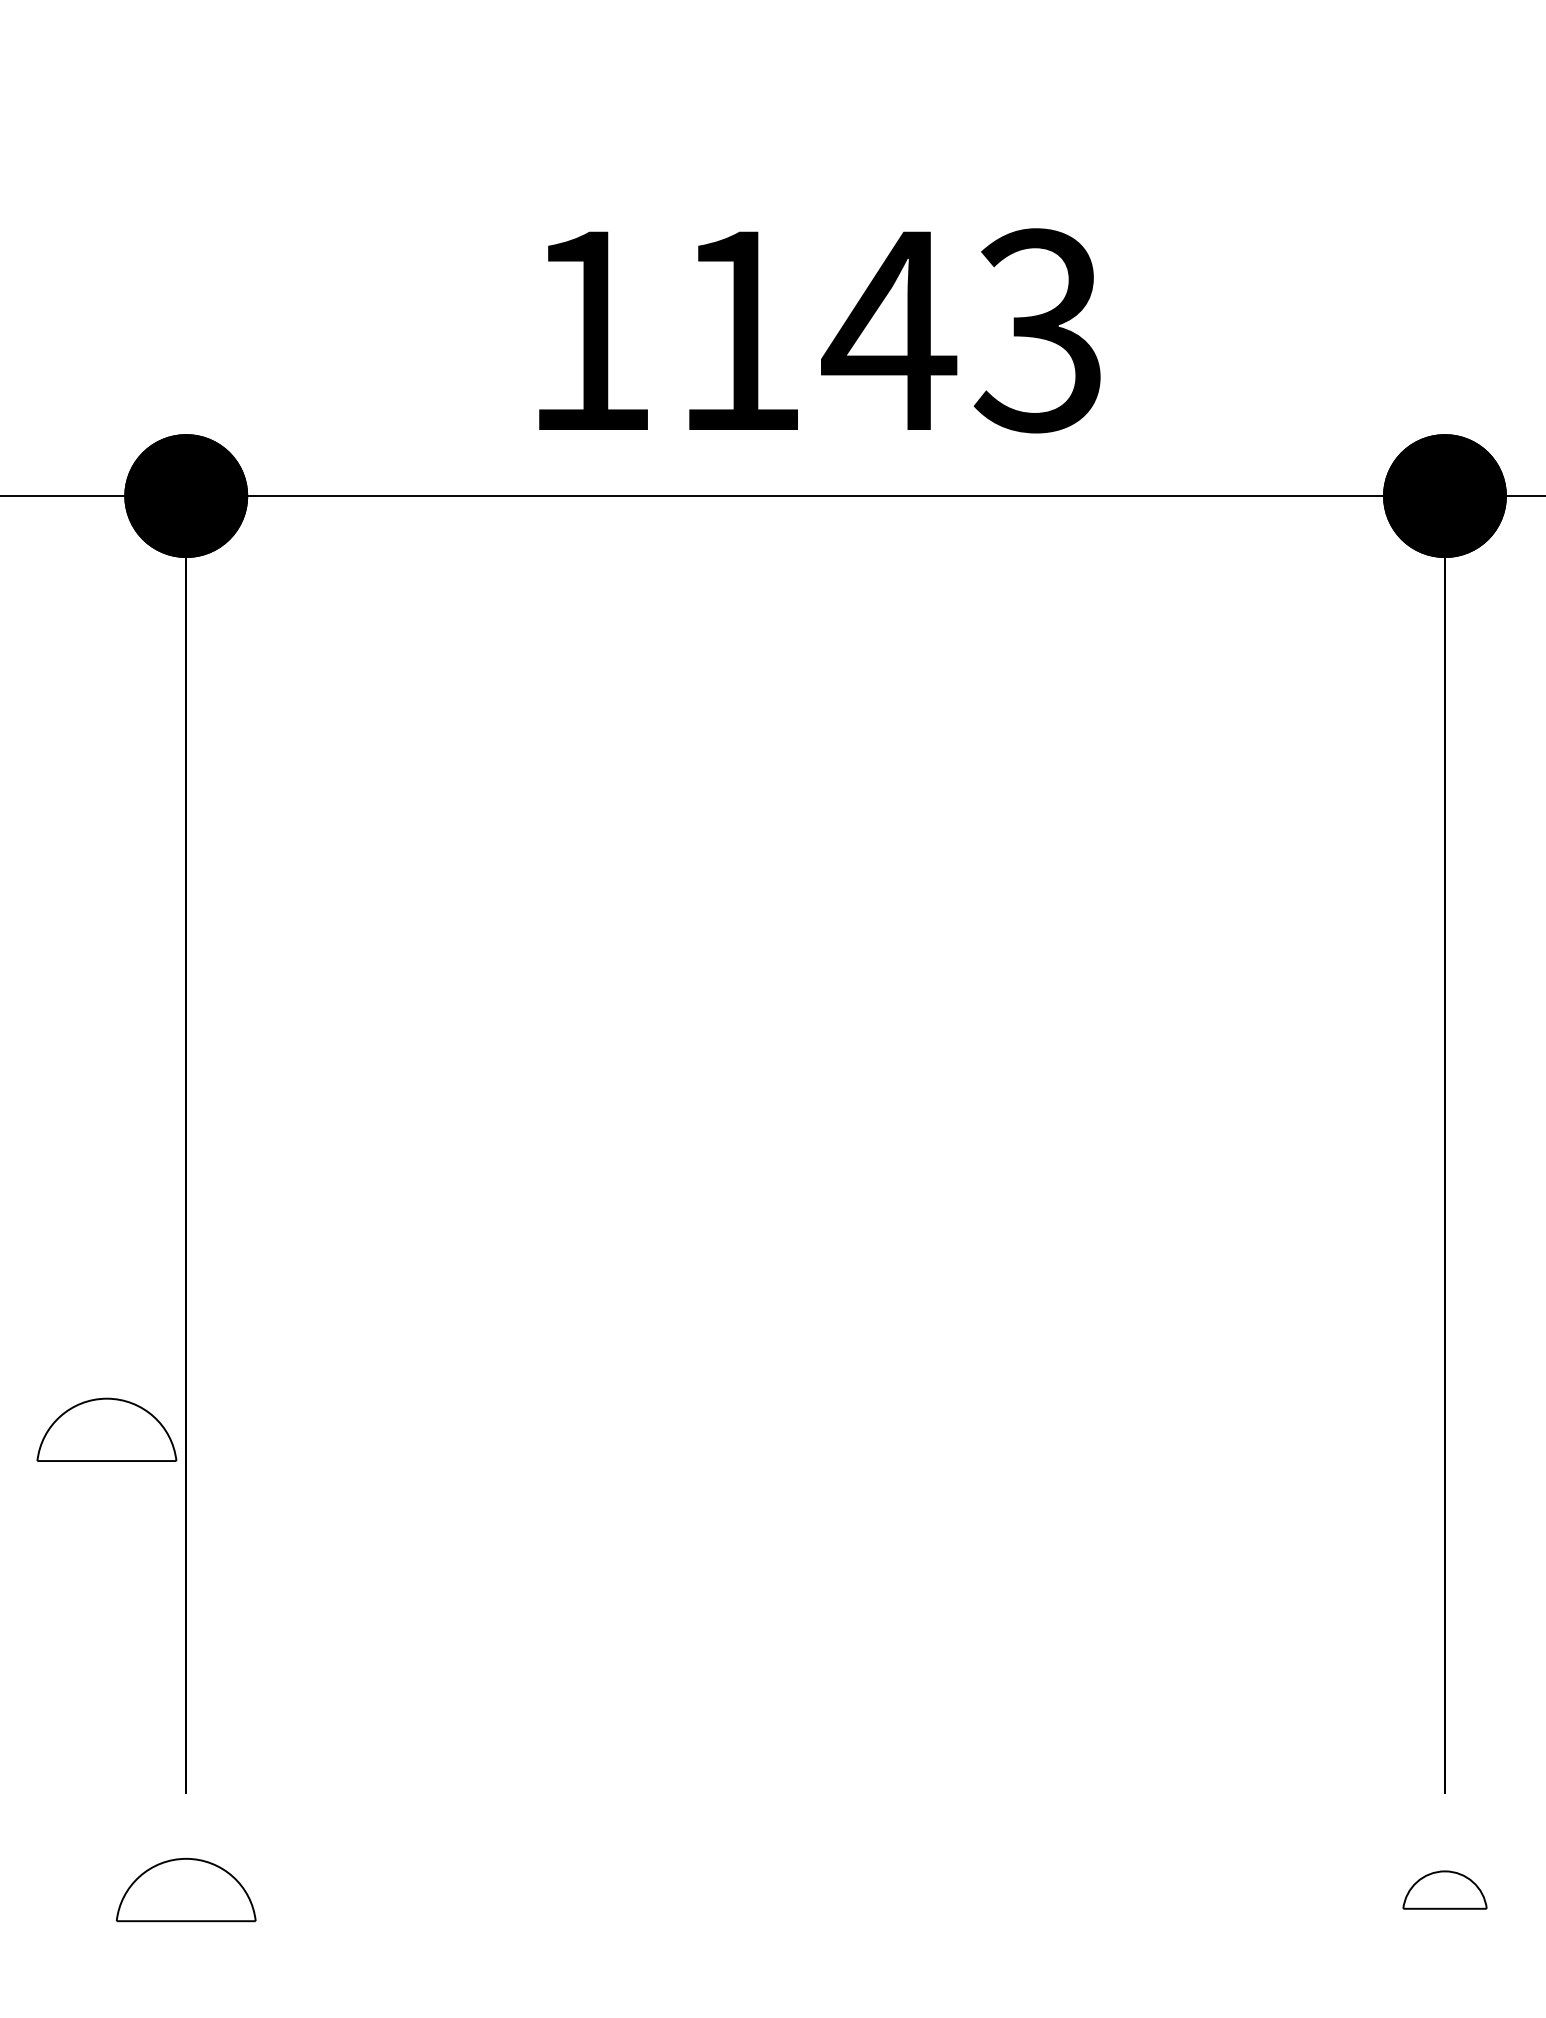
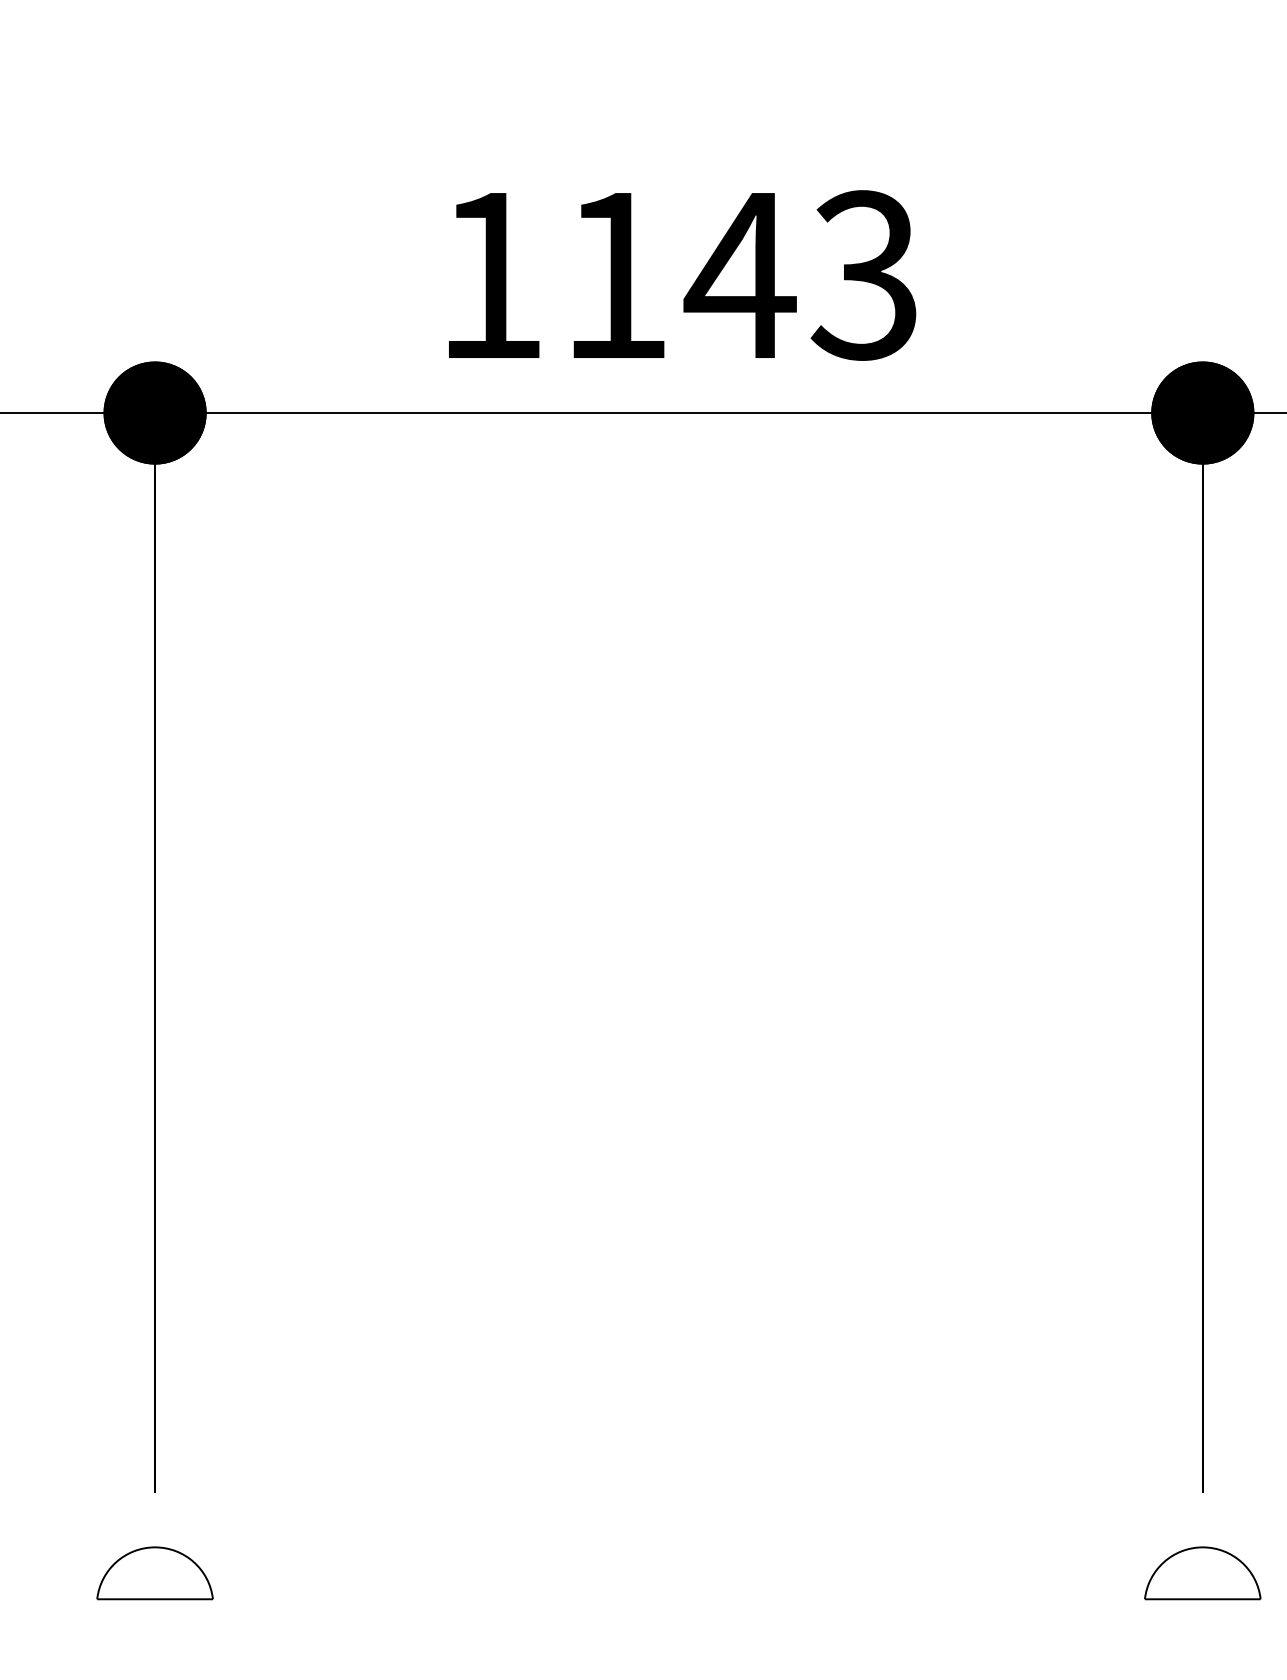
part: (106, 1430) -> (88, 1190), removed
part: (1444, 1890) -> (1202, 1573), size x1.67

